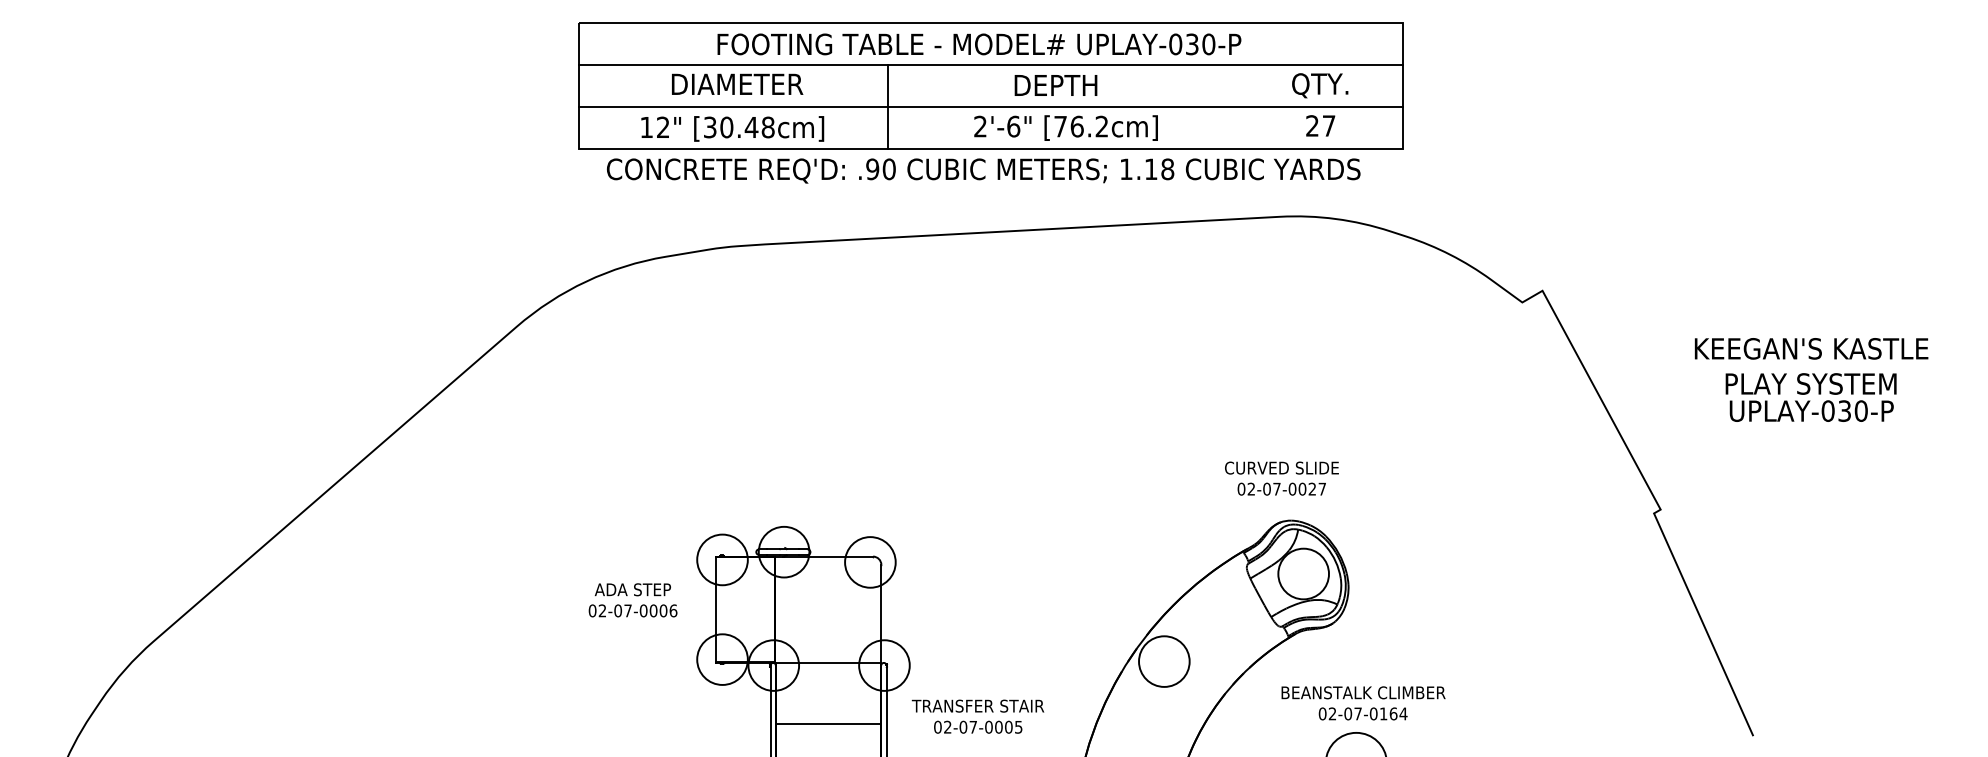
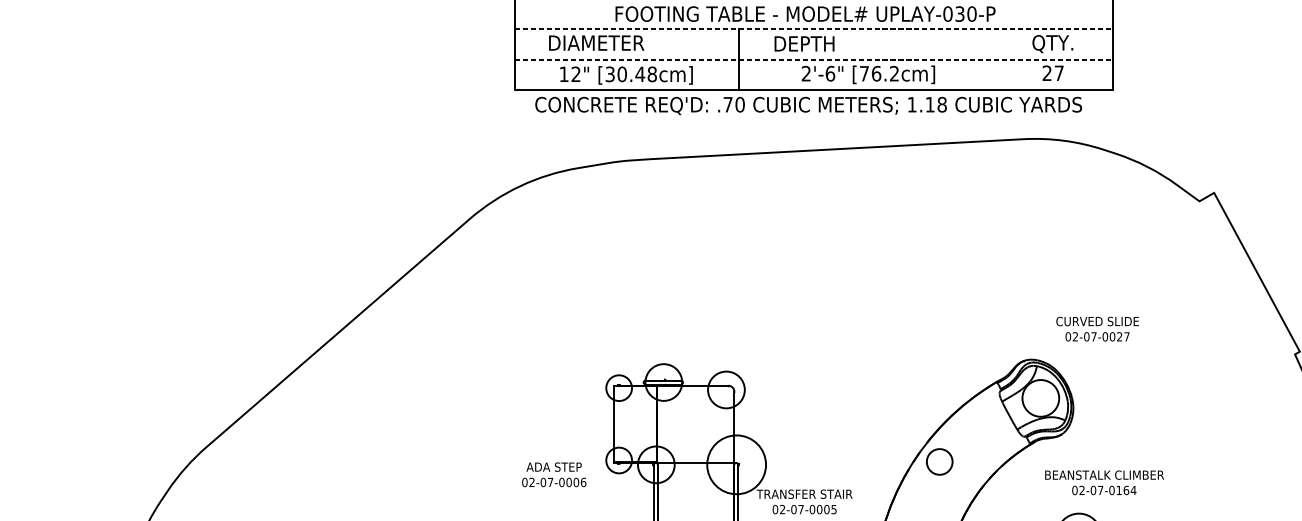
line: (990, 64) -> (813, 28), solid -> dashed
text: (737, 83) -> (596, 42), moved
text: (1055, 85) -> (804, 43), moved
line: (990, 107) -> (813, 59), solid -> dashed
text: (872, 169) -> (727, 104), .90 -> .70
text: (1281, 478) -> (1097, 329), moved
circle: (722, 559) -> (619, 387), size x0.7
text: (632, 600) -> (553, 474), moved
circle: (722, 659) -> (619, 460), size x0.7
circle: (1164, 661) -> (939, 461), size x0.7
circle: (884, 665) -> (736, 464), size x1.6
text: (1363, 703) -> (1104, 482), moved
line: (828, 724) -> (696, 507), removed

